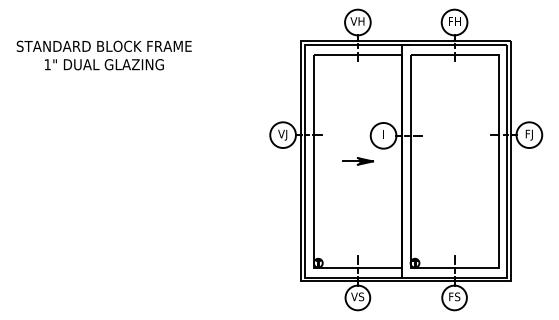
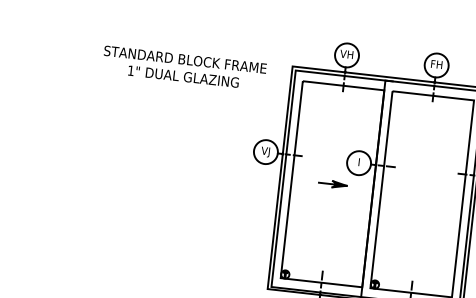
text: (103, 55) -> (183, 68), moved

